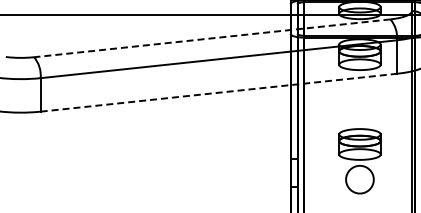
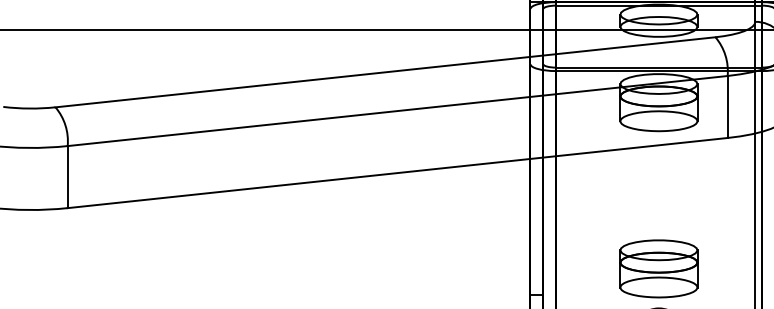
line: (211, 38) -> (384, 72), dashed -> solid
line: (219, 92) -> (398, 172), dashed -> solid

